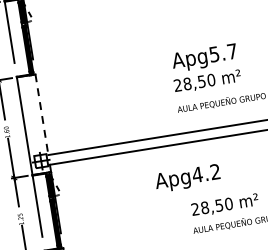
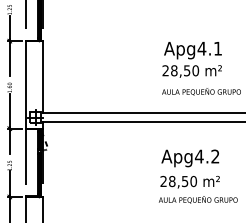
text: (222, 52) -> (209, 48), Apg5.7 -> Apg4.1
line: (41, 114) -> (42, 77), dashed -> solid
text: (187, 178) -> (190, 158), moved

